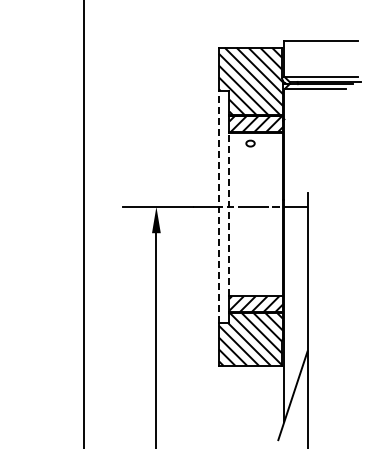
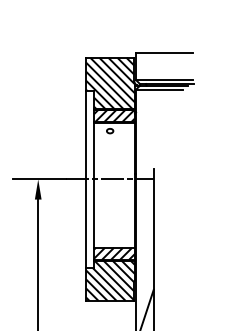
line: (218, 206) -> (85, 179), dashed -> solid
line: (229, 214) -> (94, 185), dashed -> solid

